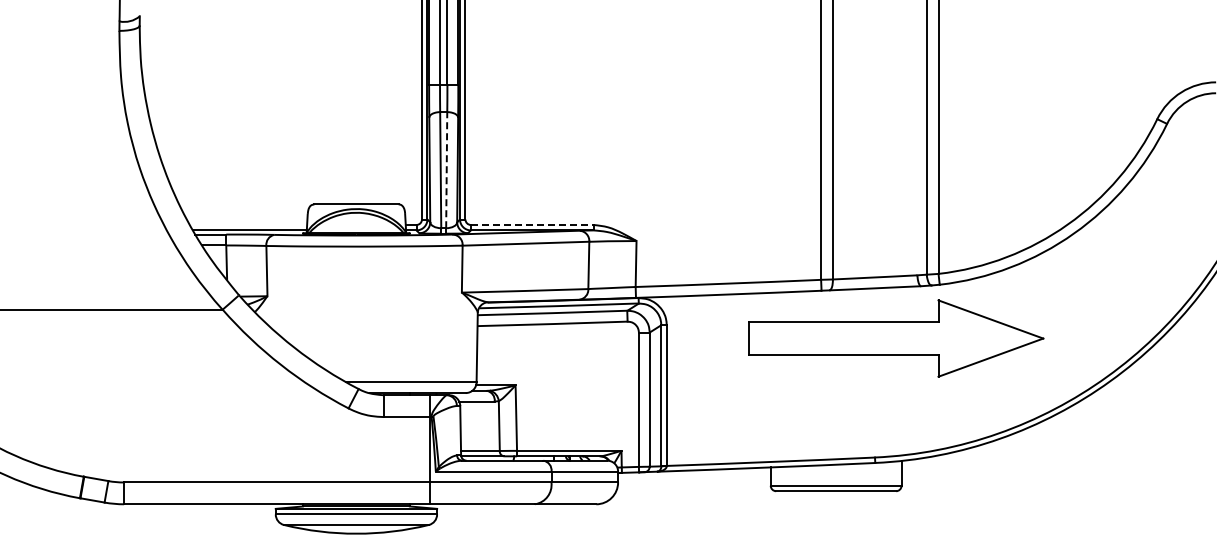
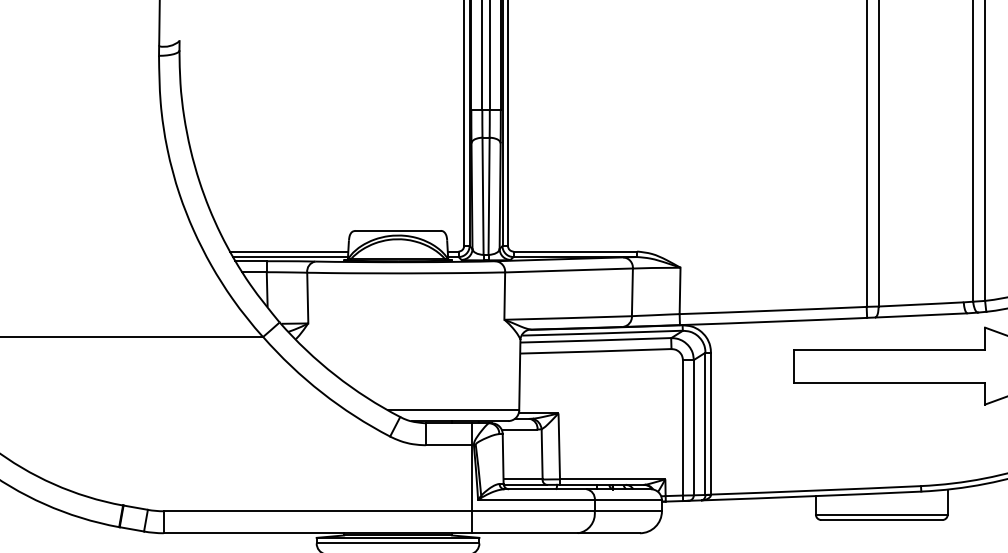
line: (446, 169) -> (488, 195), dashed -> solid
line: (248, 224) -> (289, 251), added
line: (532, 224) -> (575, 251), dashed -> solid

